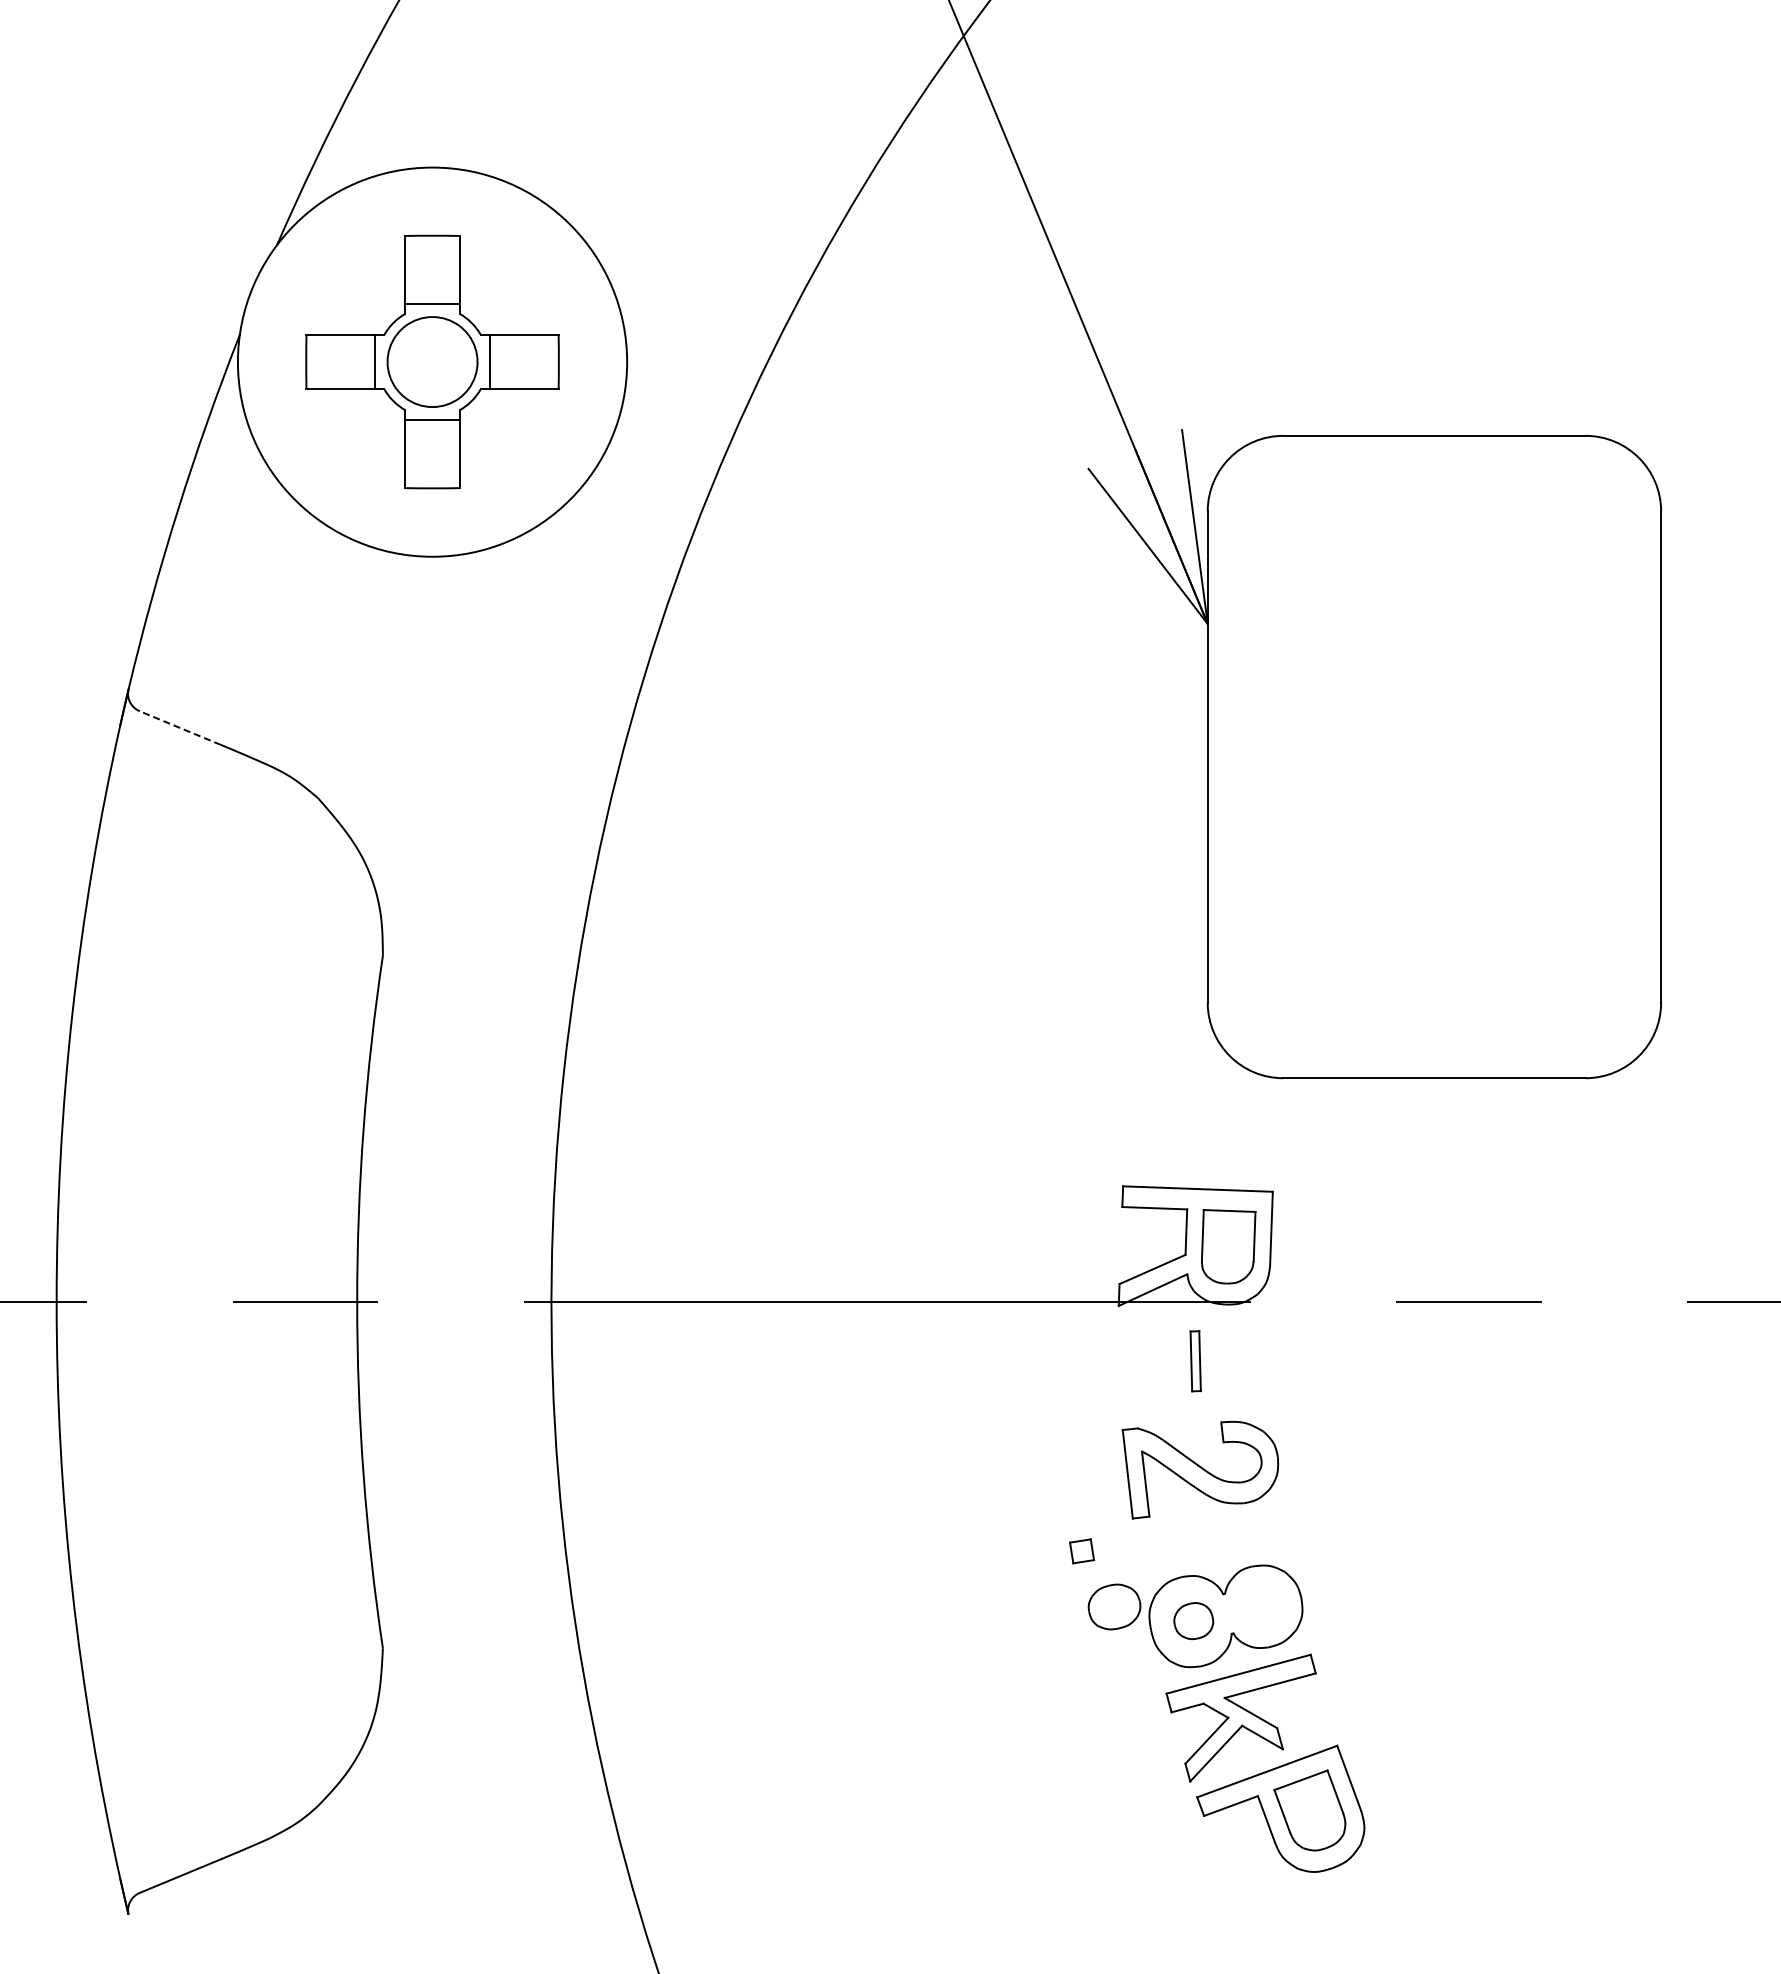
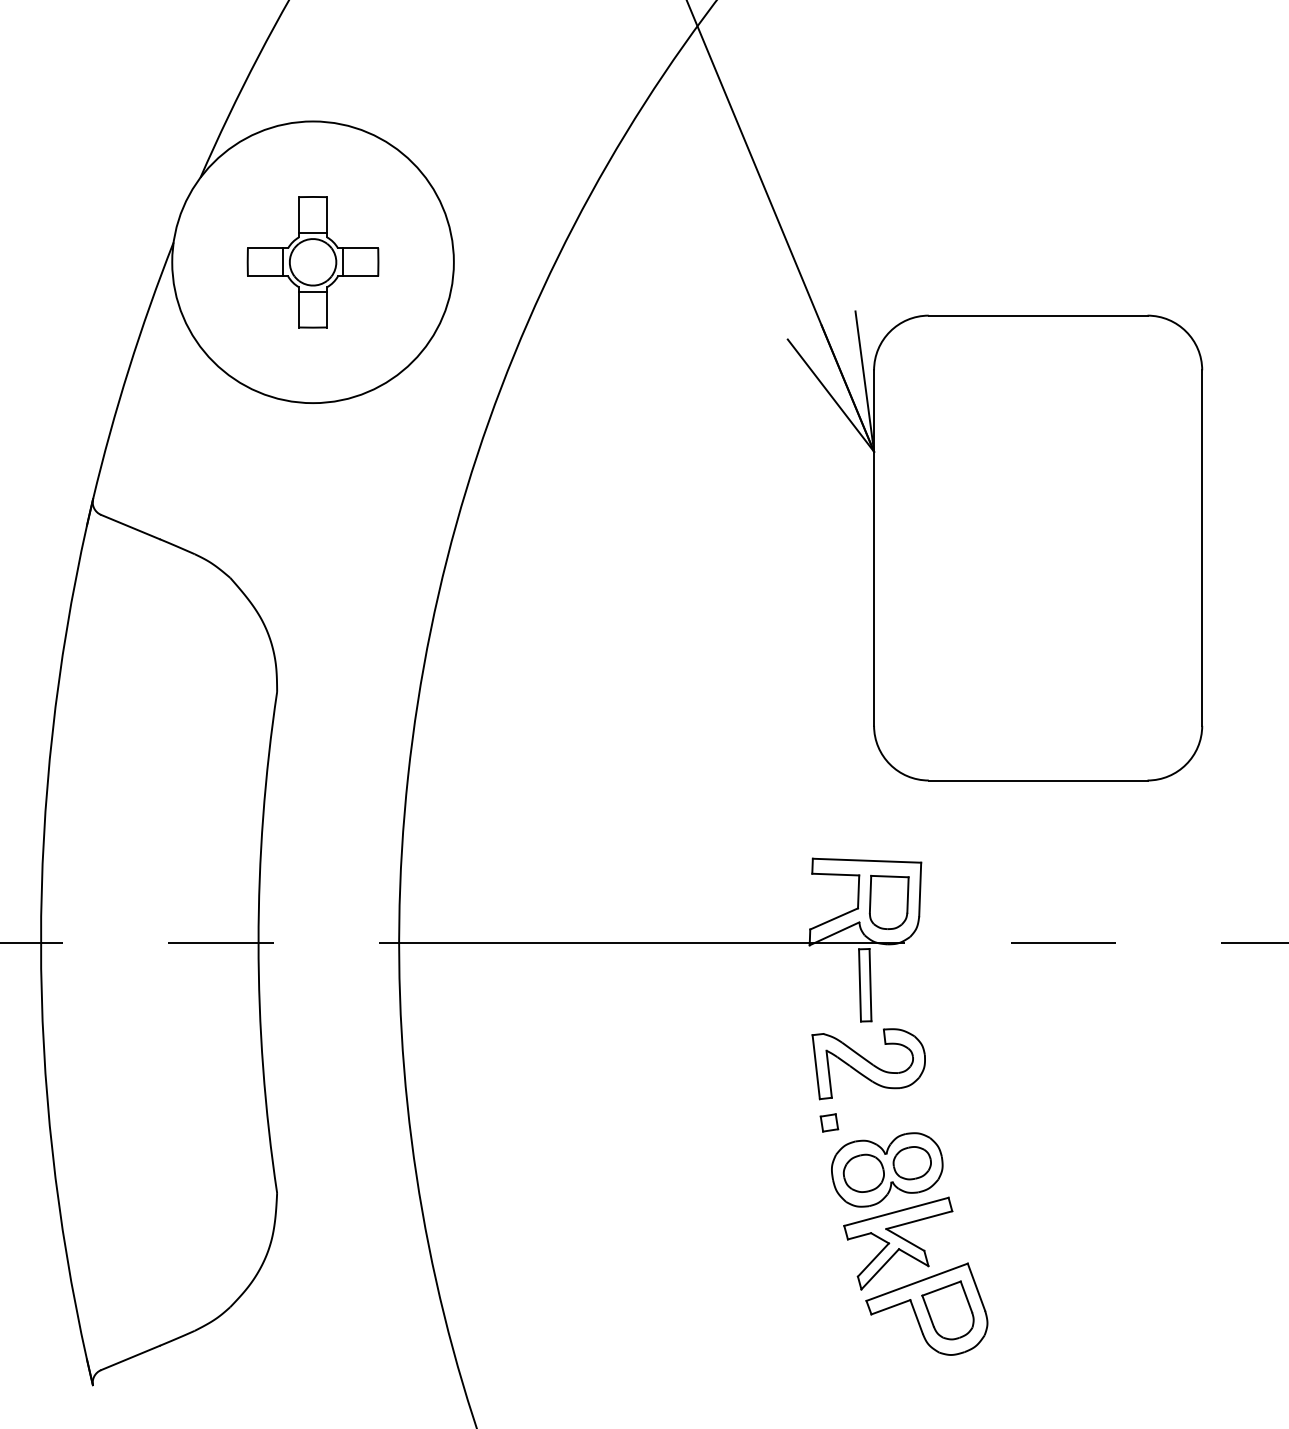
part: (432, 362) -> (313, 262), size x0.71
line: (180, 728) -> (130, 527), dashed -> solid
part: (1195, 1361) -> (865, 985), size x1.67
part: (1082, 1551) -> (829, 1123), moved
part: (1114, 1606) -> (912, 1162), moved
part: (1193, 1620) -> (863, 1172), size x1.43

